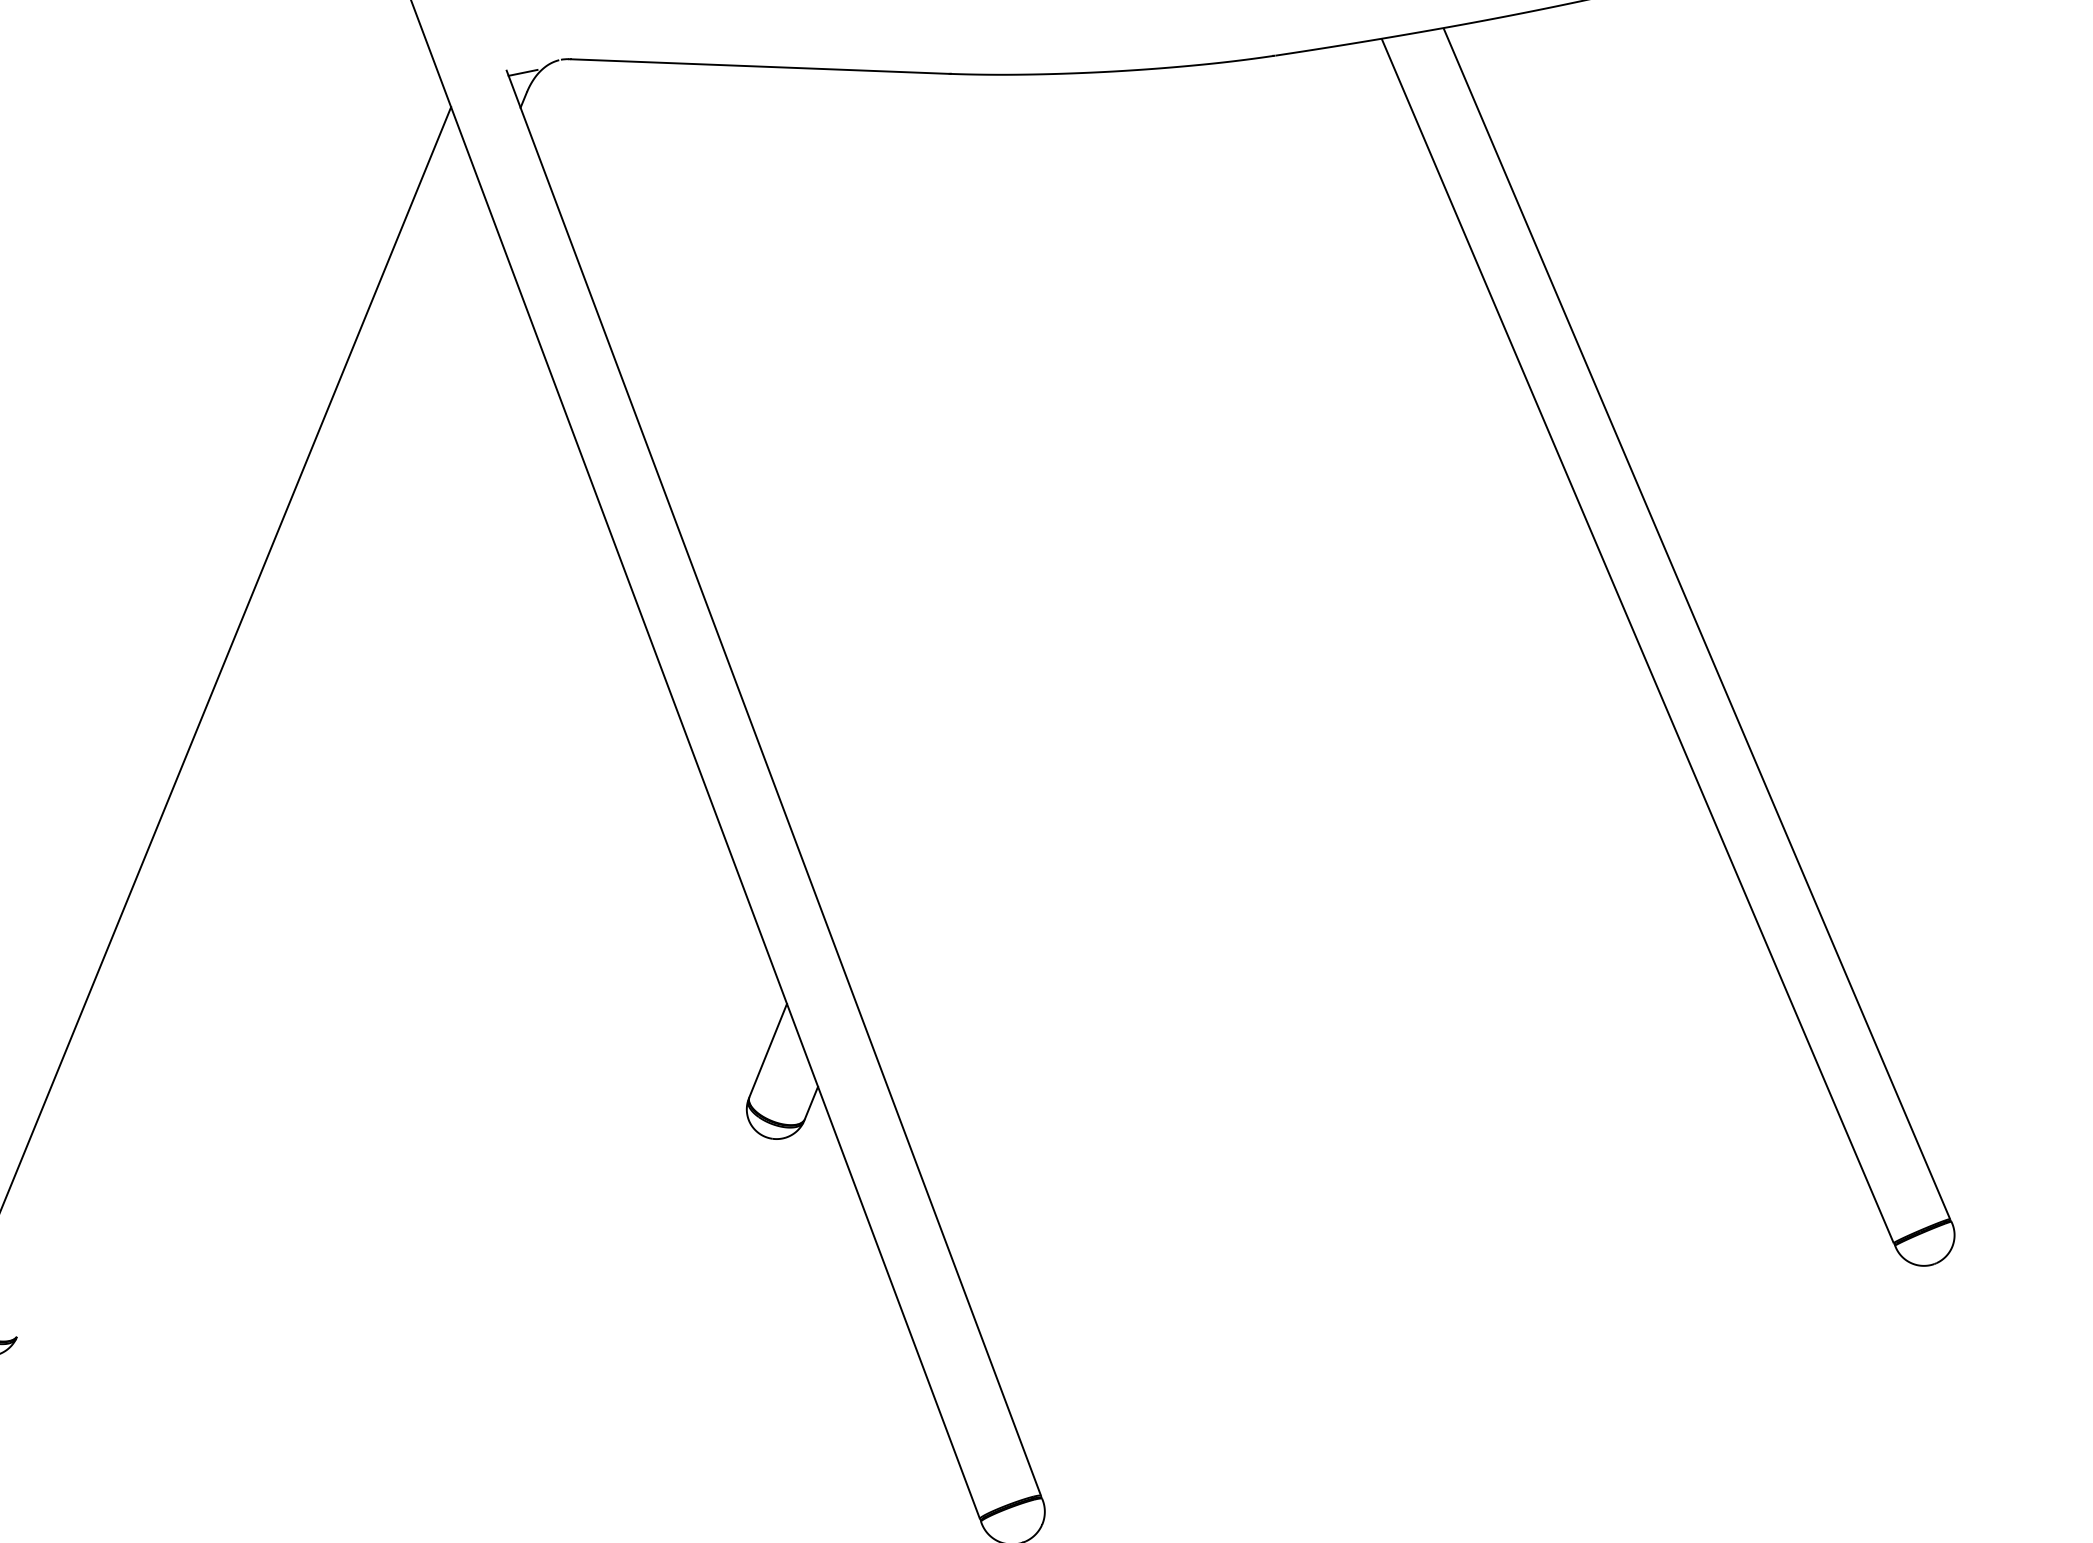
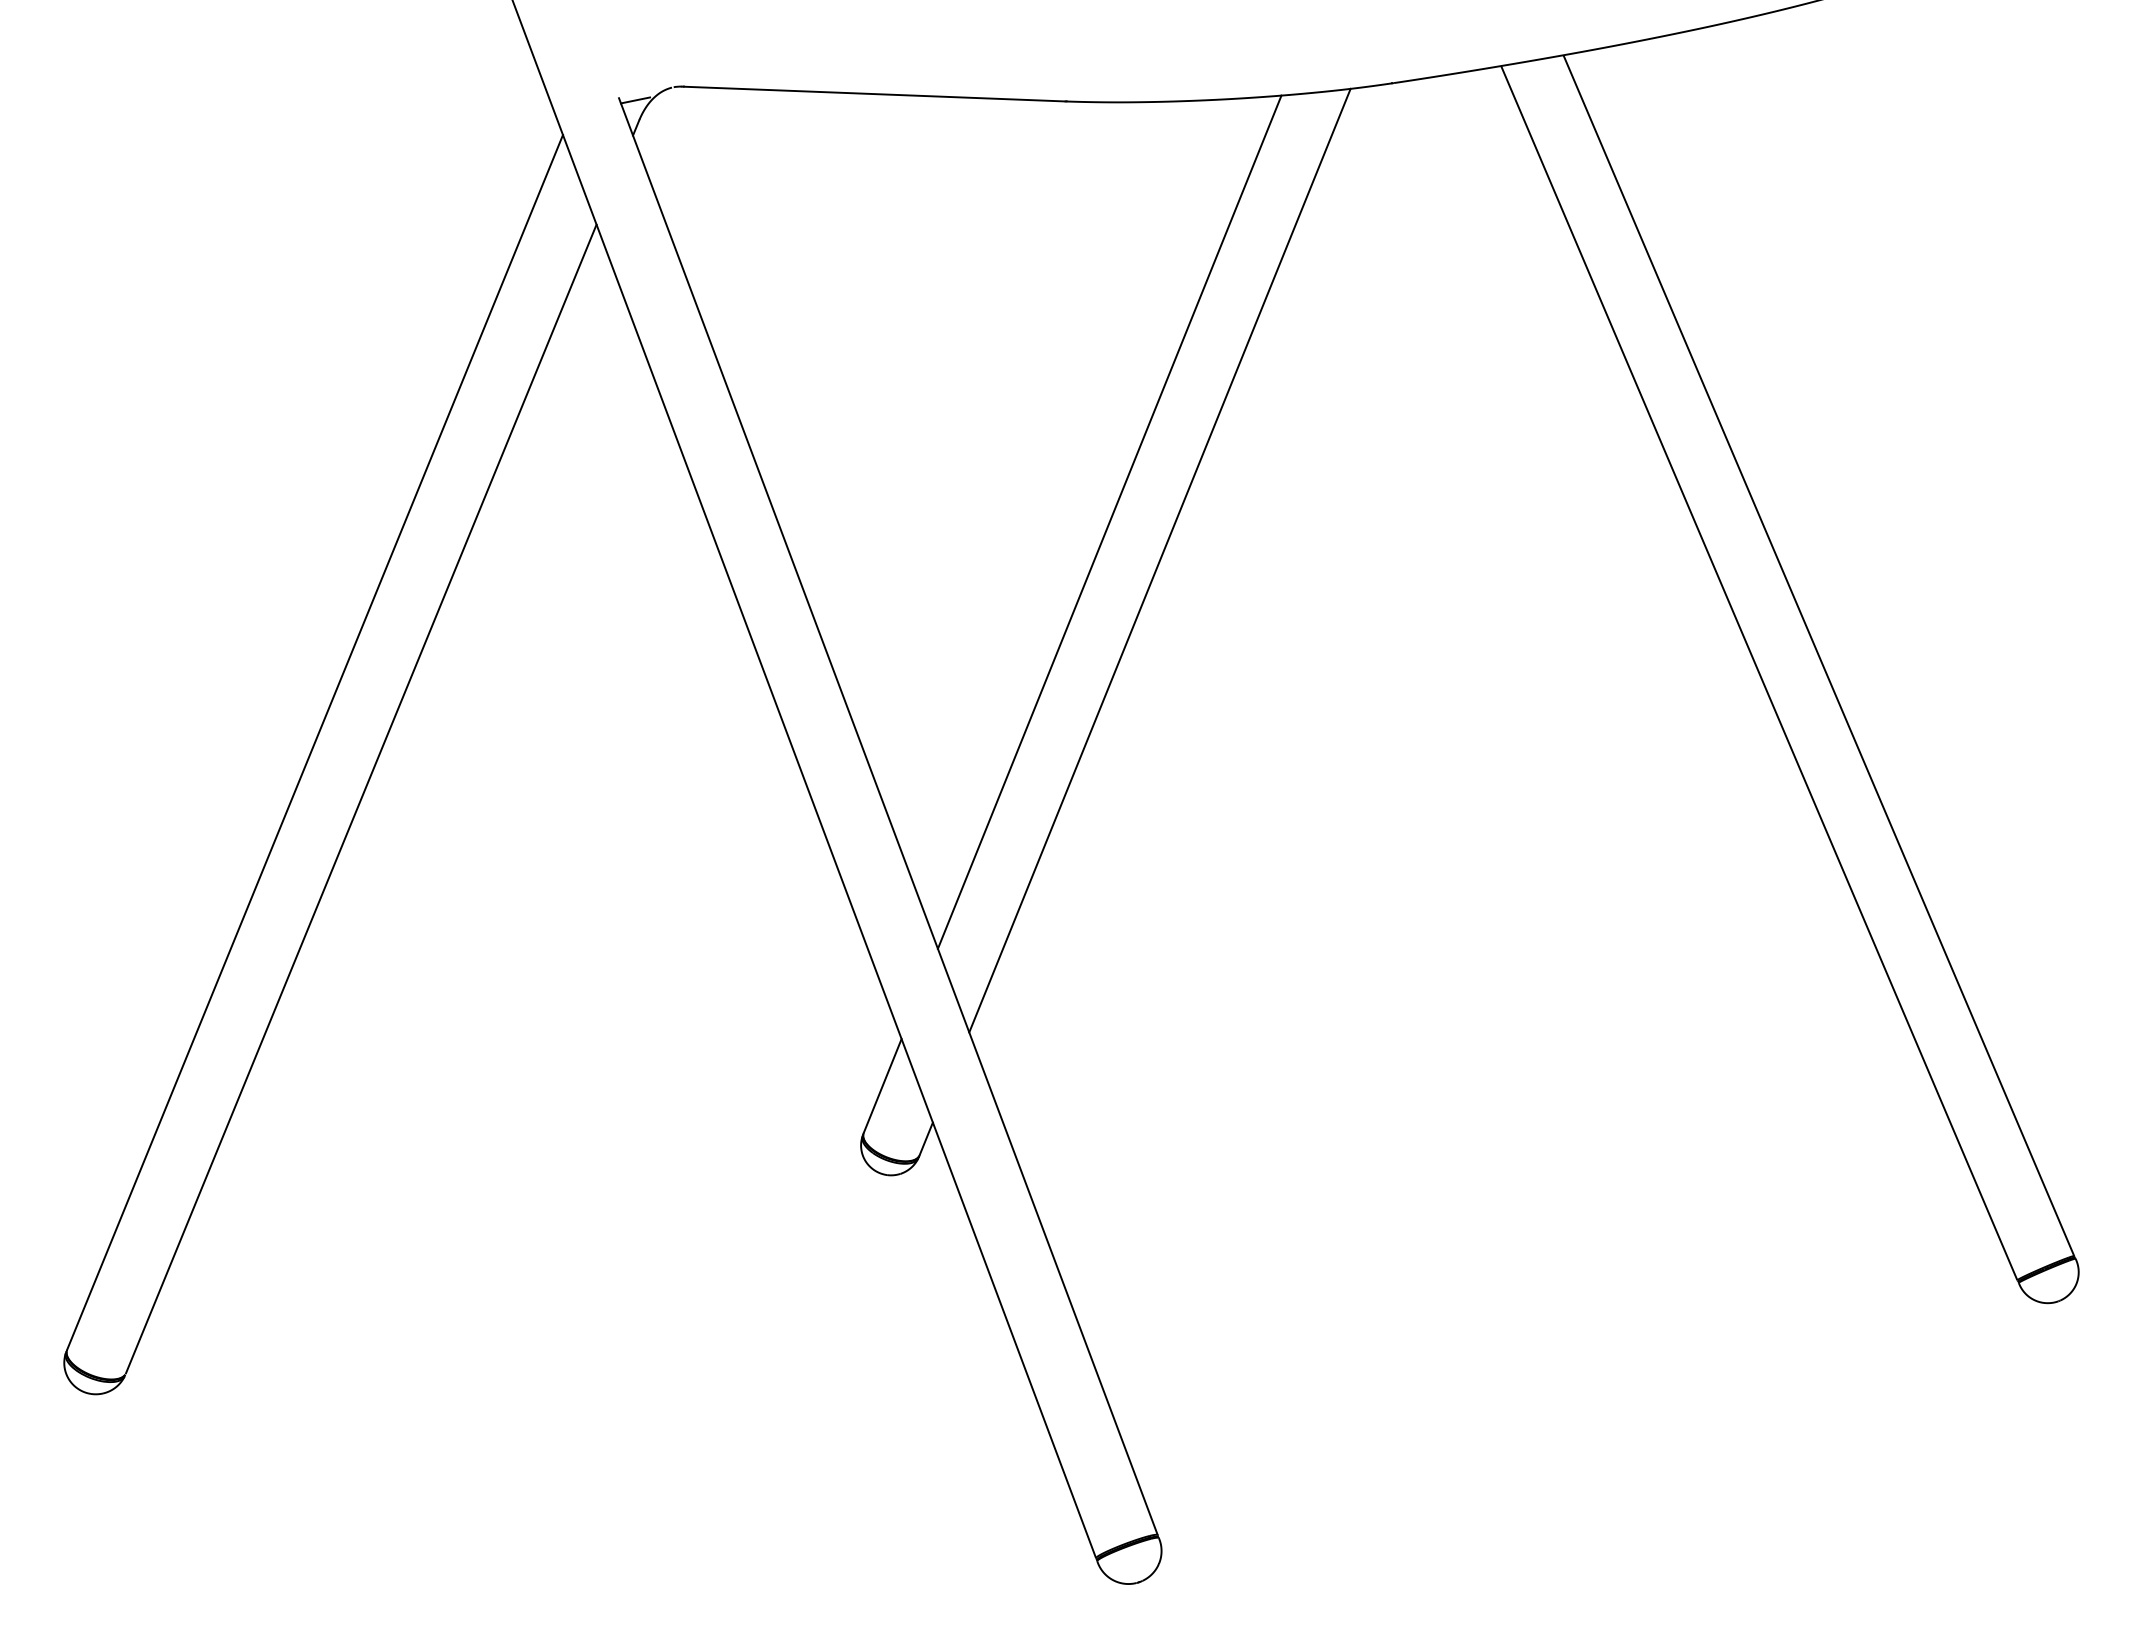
line: (993, 490) -> (1109, 521), added
line: (1042, 529) -> (1159, 560), added
line: (251, 765) -> (361, 798), added

